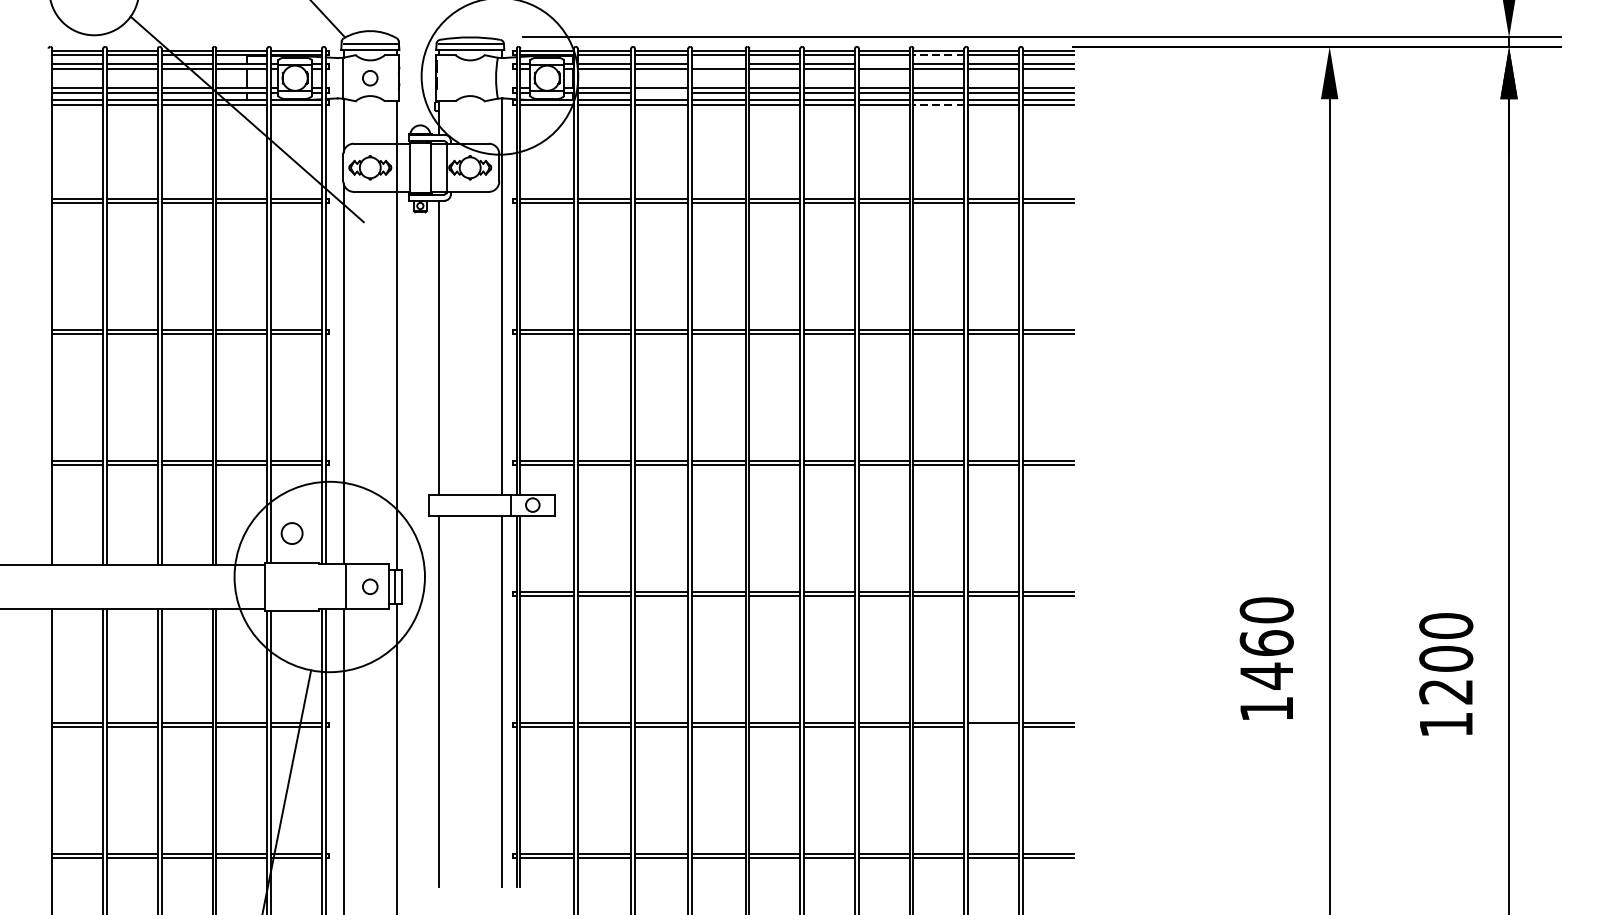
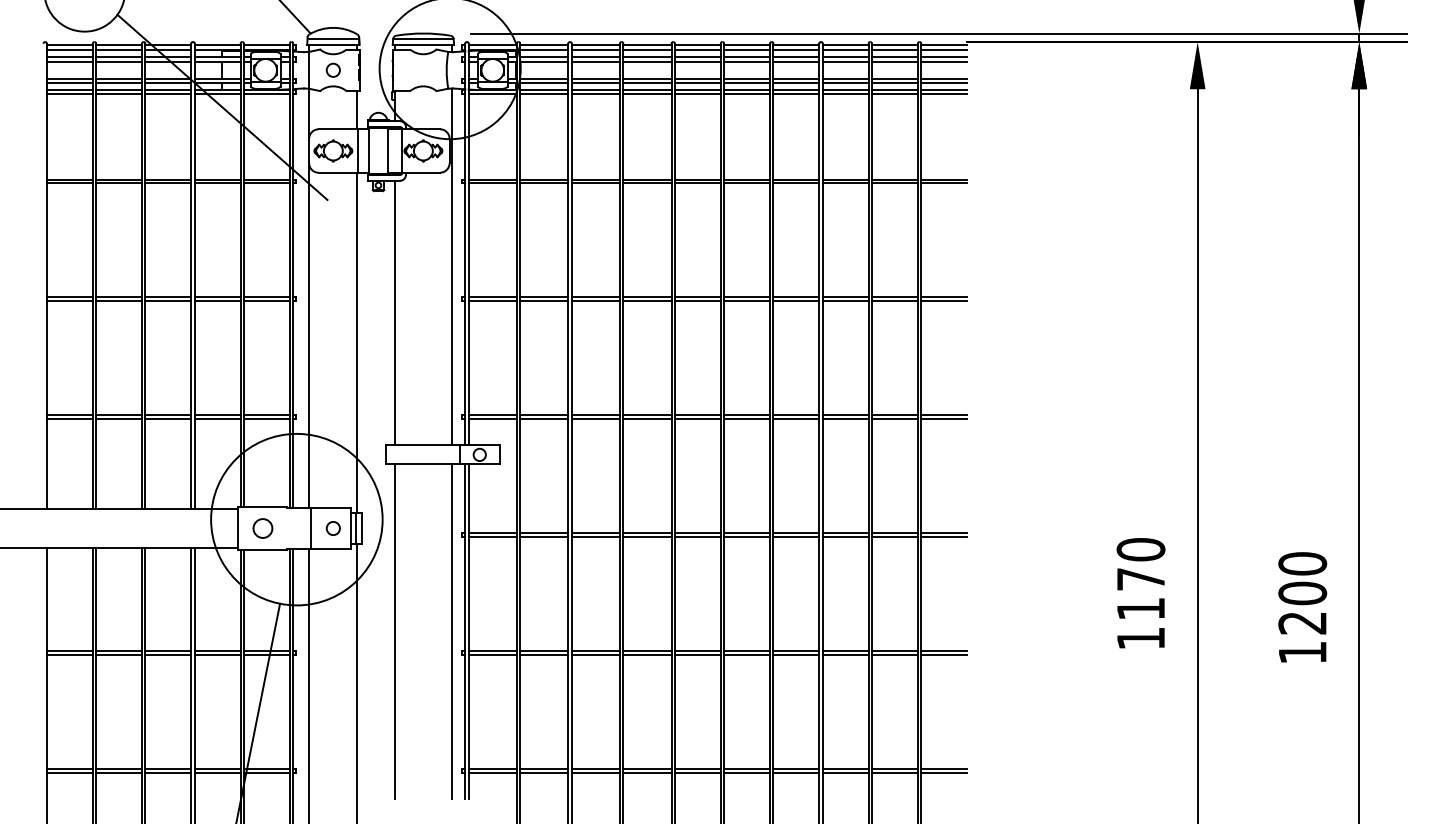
line: (938, 55) -> (845, 49), dashed -> solid
line: (718, 64) -> (647, 57), added
line: (884, 64) -> (796, 57), added
line: (661, 92) -> (595, 83), added
line: (938, 105) -> (845, 94), dashed -> solid
circle: (291, 533) -> (262, 528), moved
text: (1266, 660) -> (1140, 594), 1460 -> 1170
line: (993, 726) -> (894, 654), added

